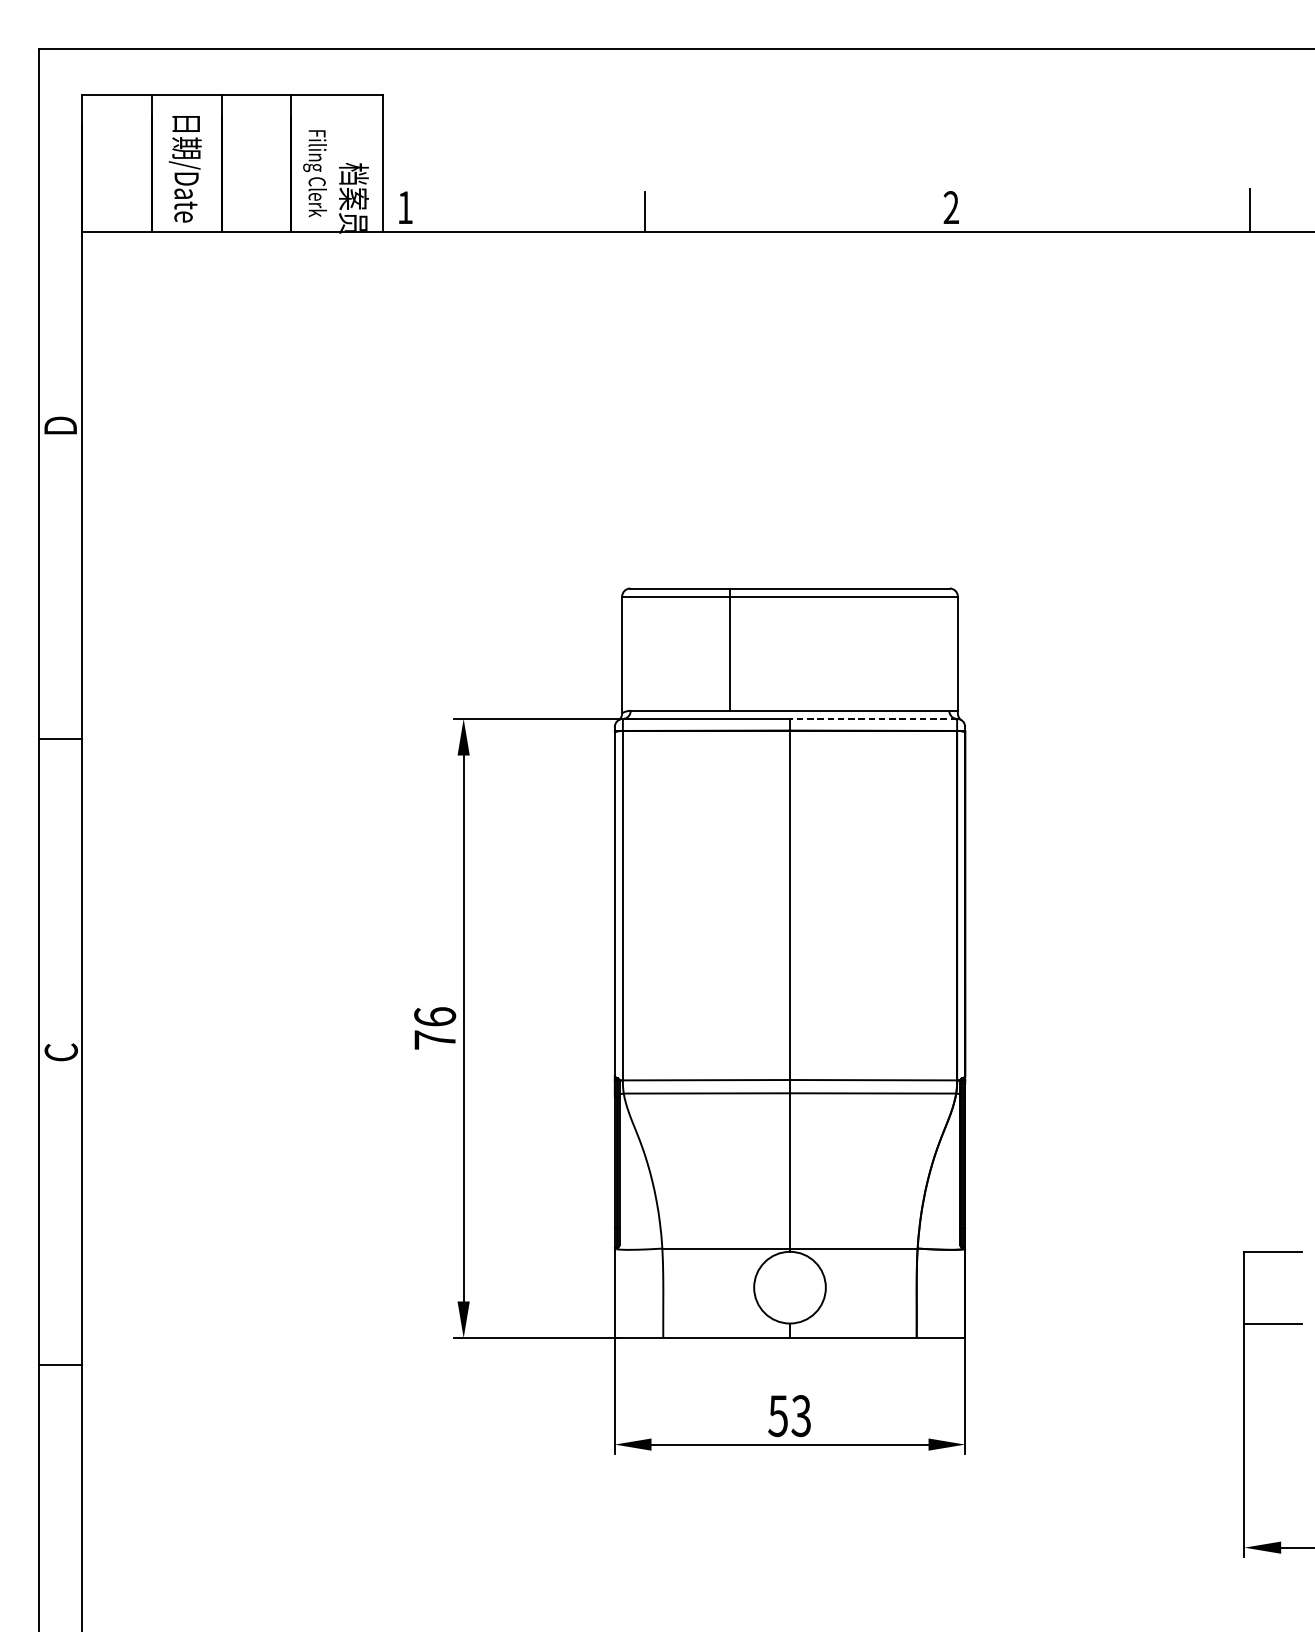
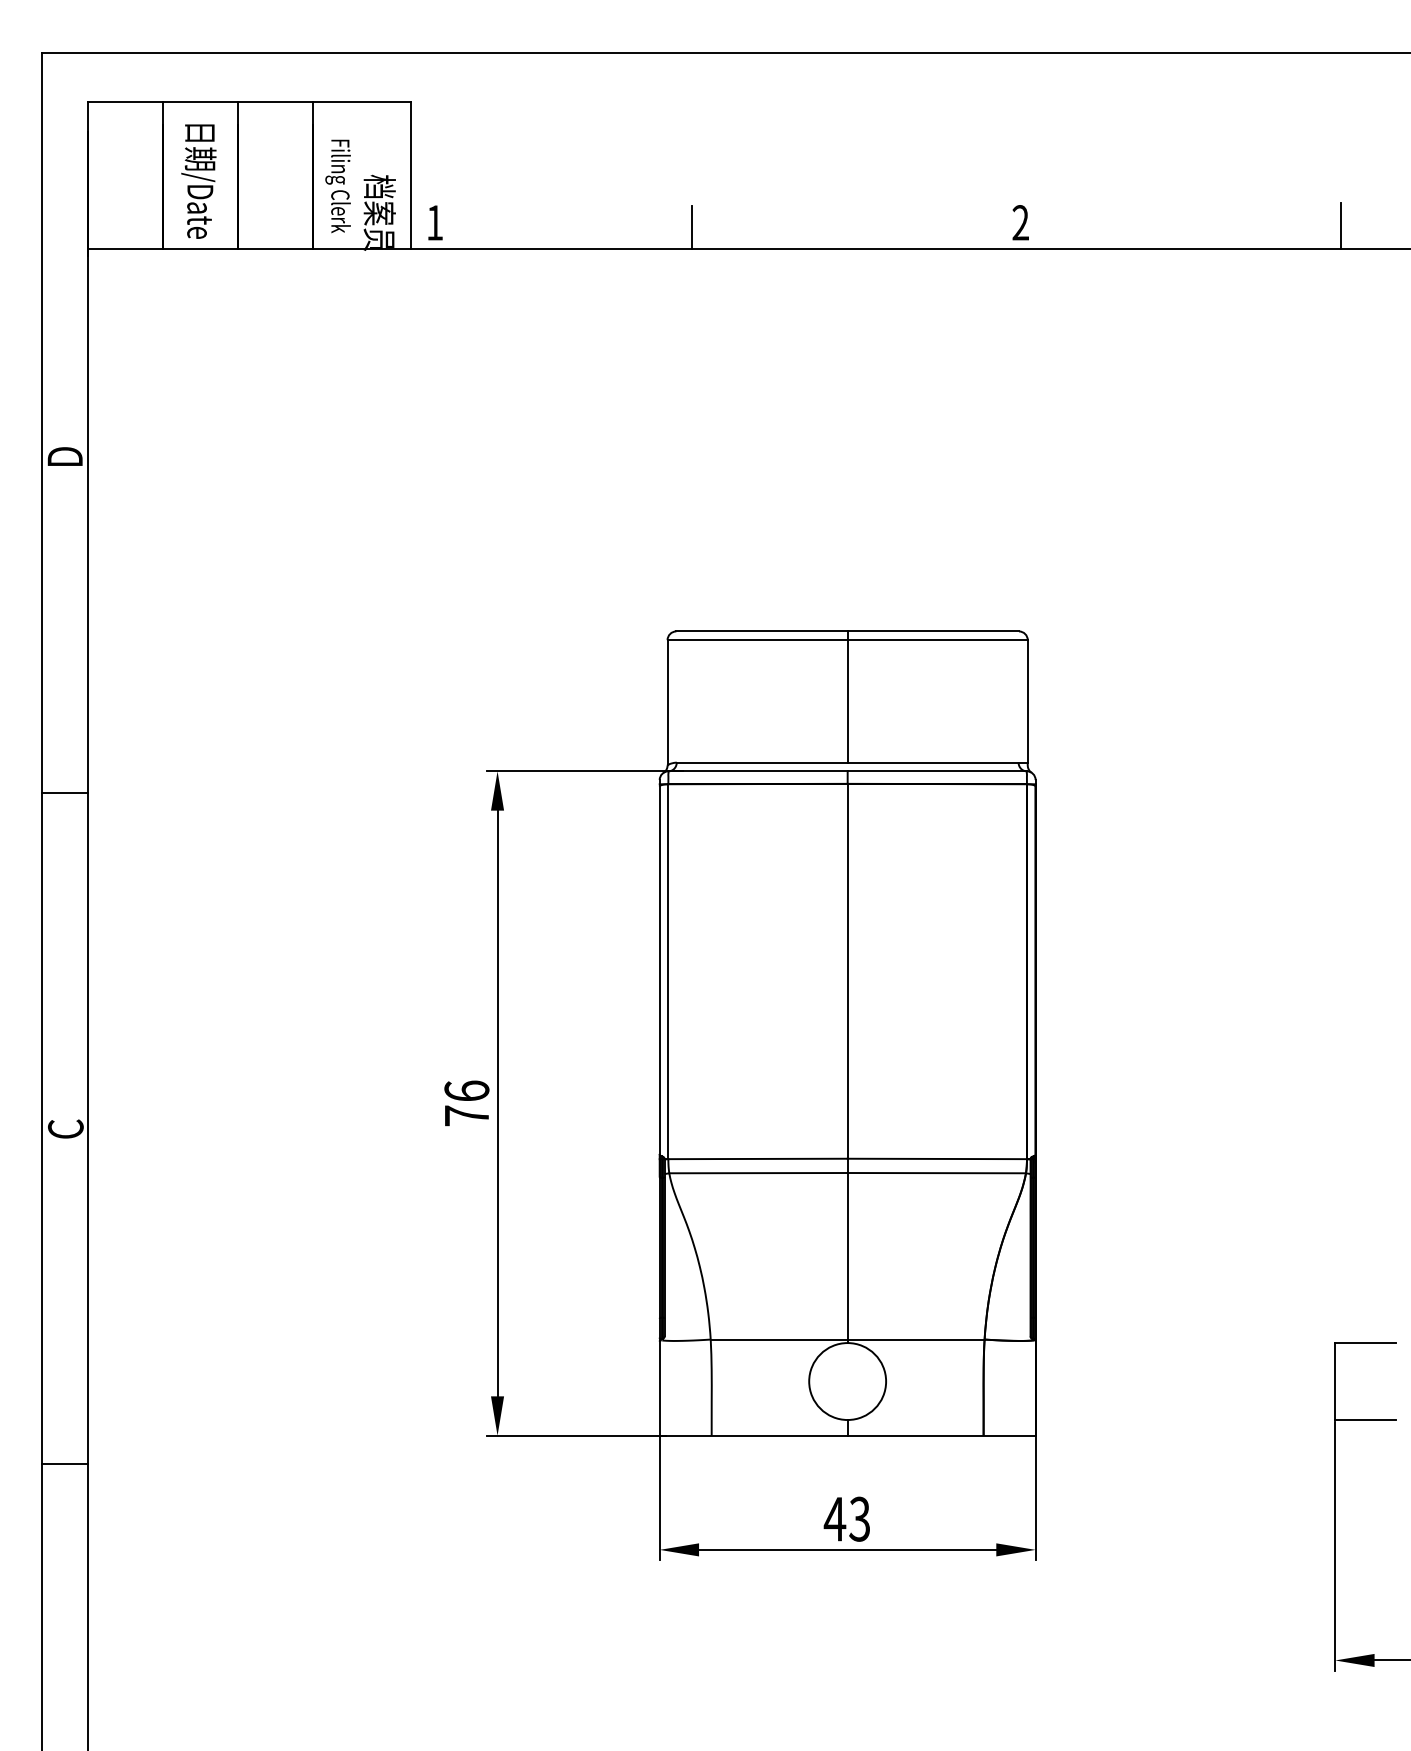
line: (730, 649) -> (847, 696), moved
line: (873, 719) -> (937, 771), dashed -> solid
text: (777, 1416) -> (834, 1519), 53 -> 43

